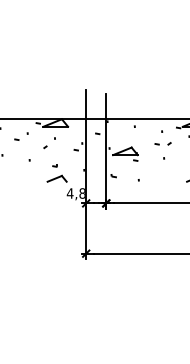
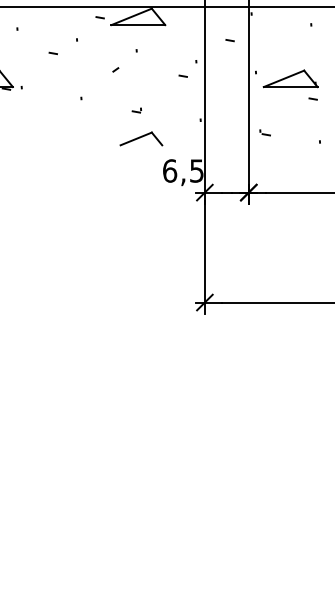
text: (75, 193) -> (181, 170), 4,8 -> 6,5

